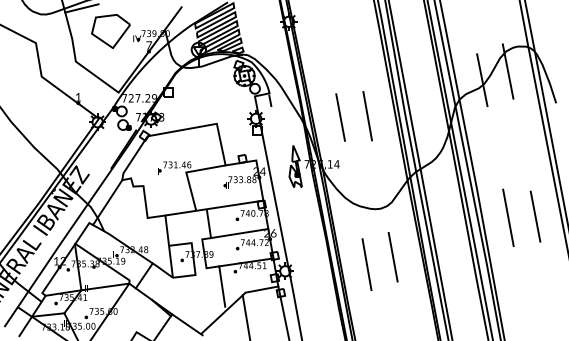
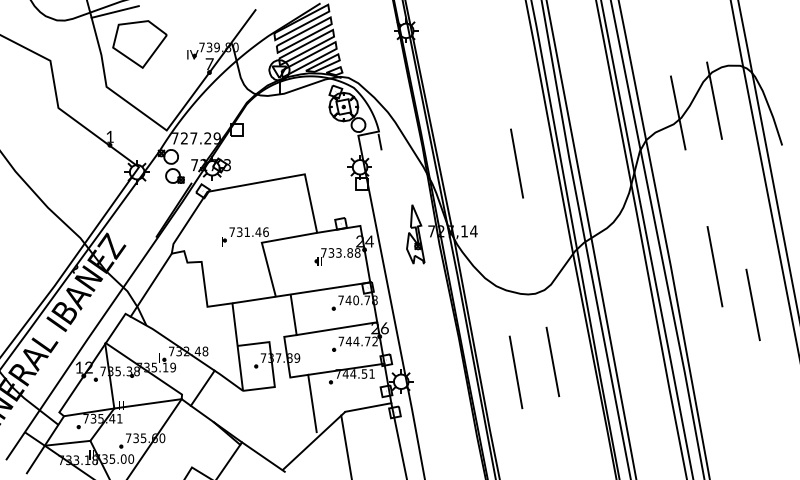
part: (110, 31) -> (139, 44), moved
line: (340, 117) -> (478, 165), removed
line: (508, 217) -> (714, 266), moved

